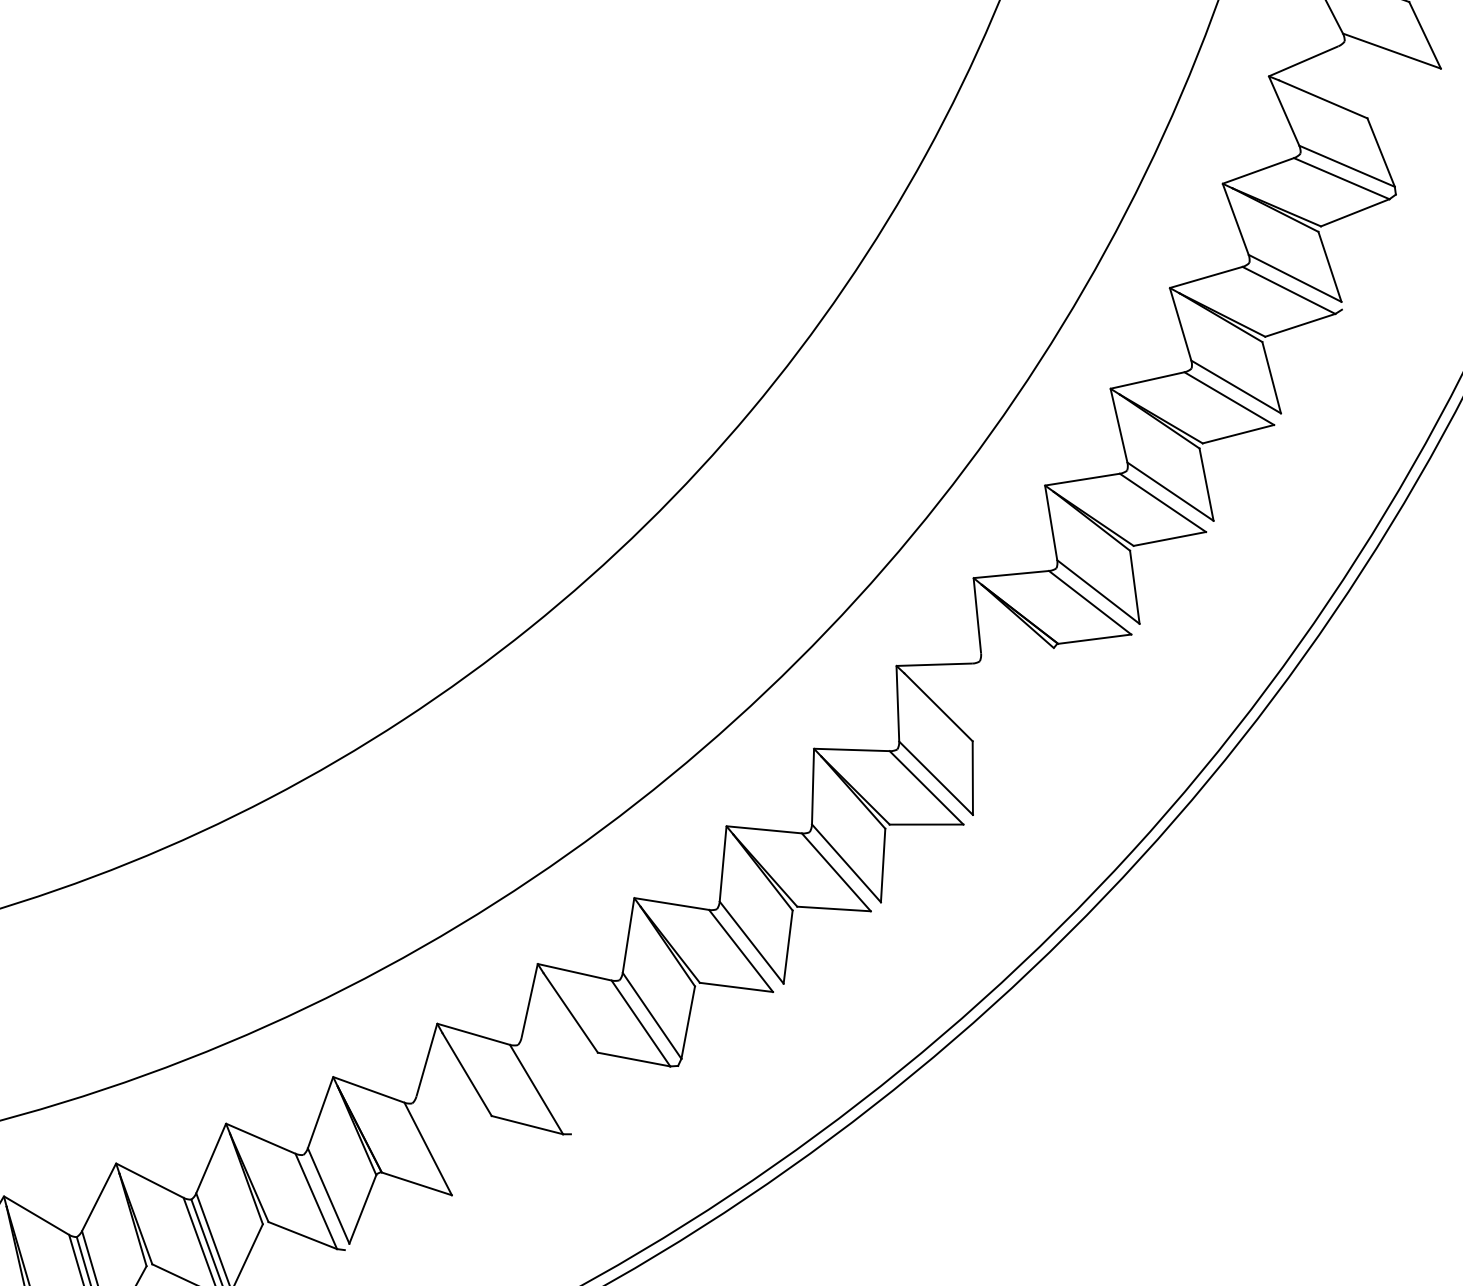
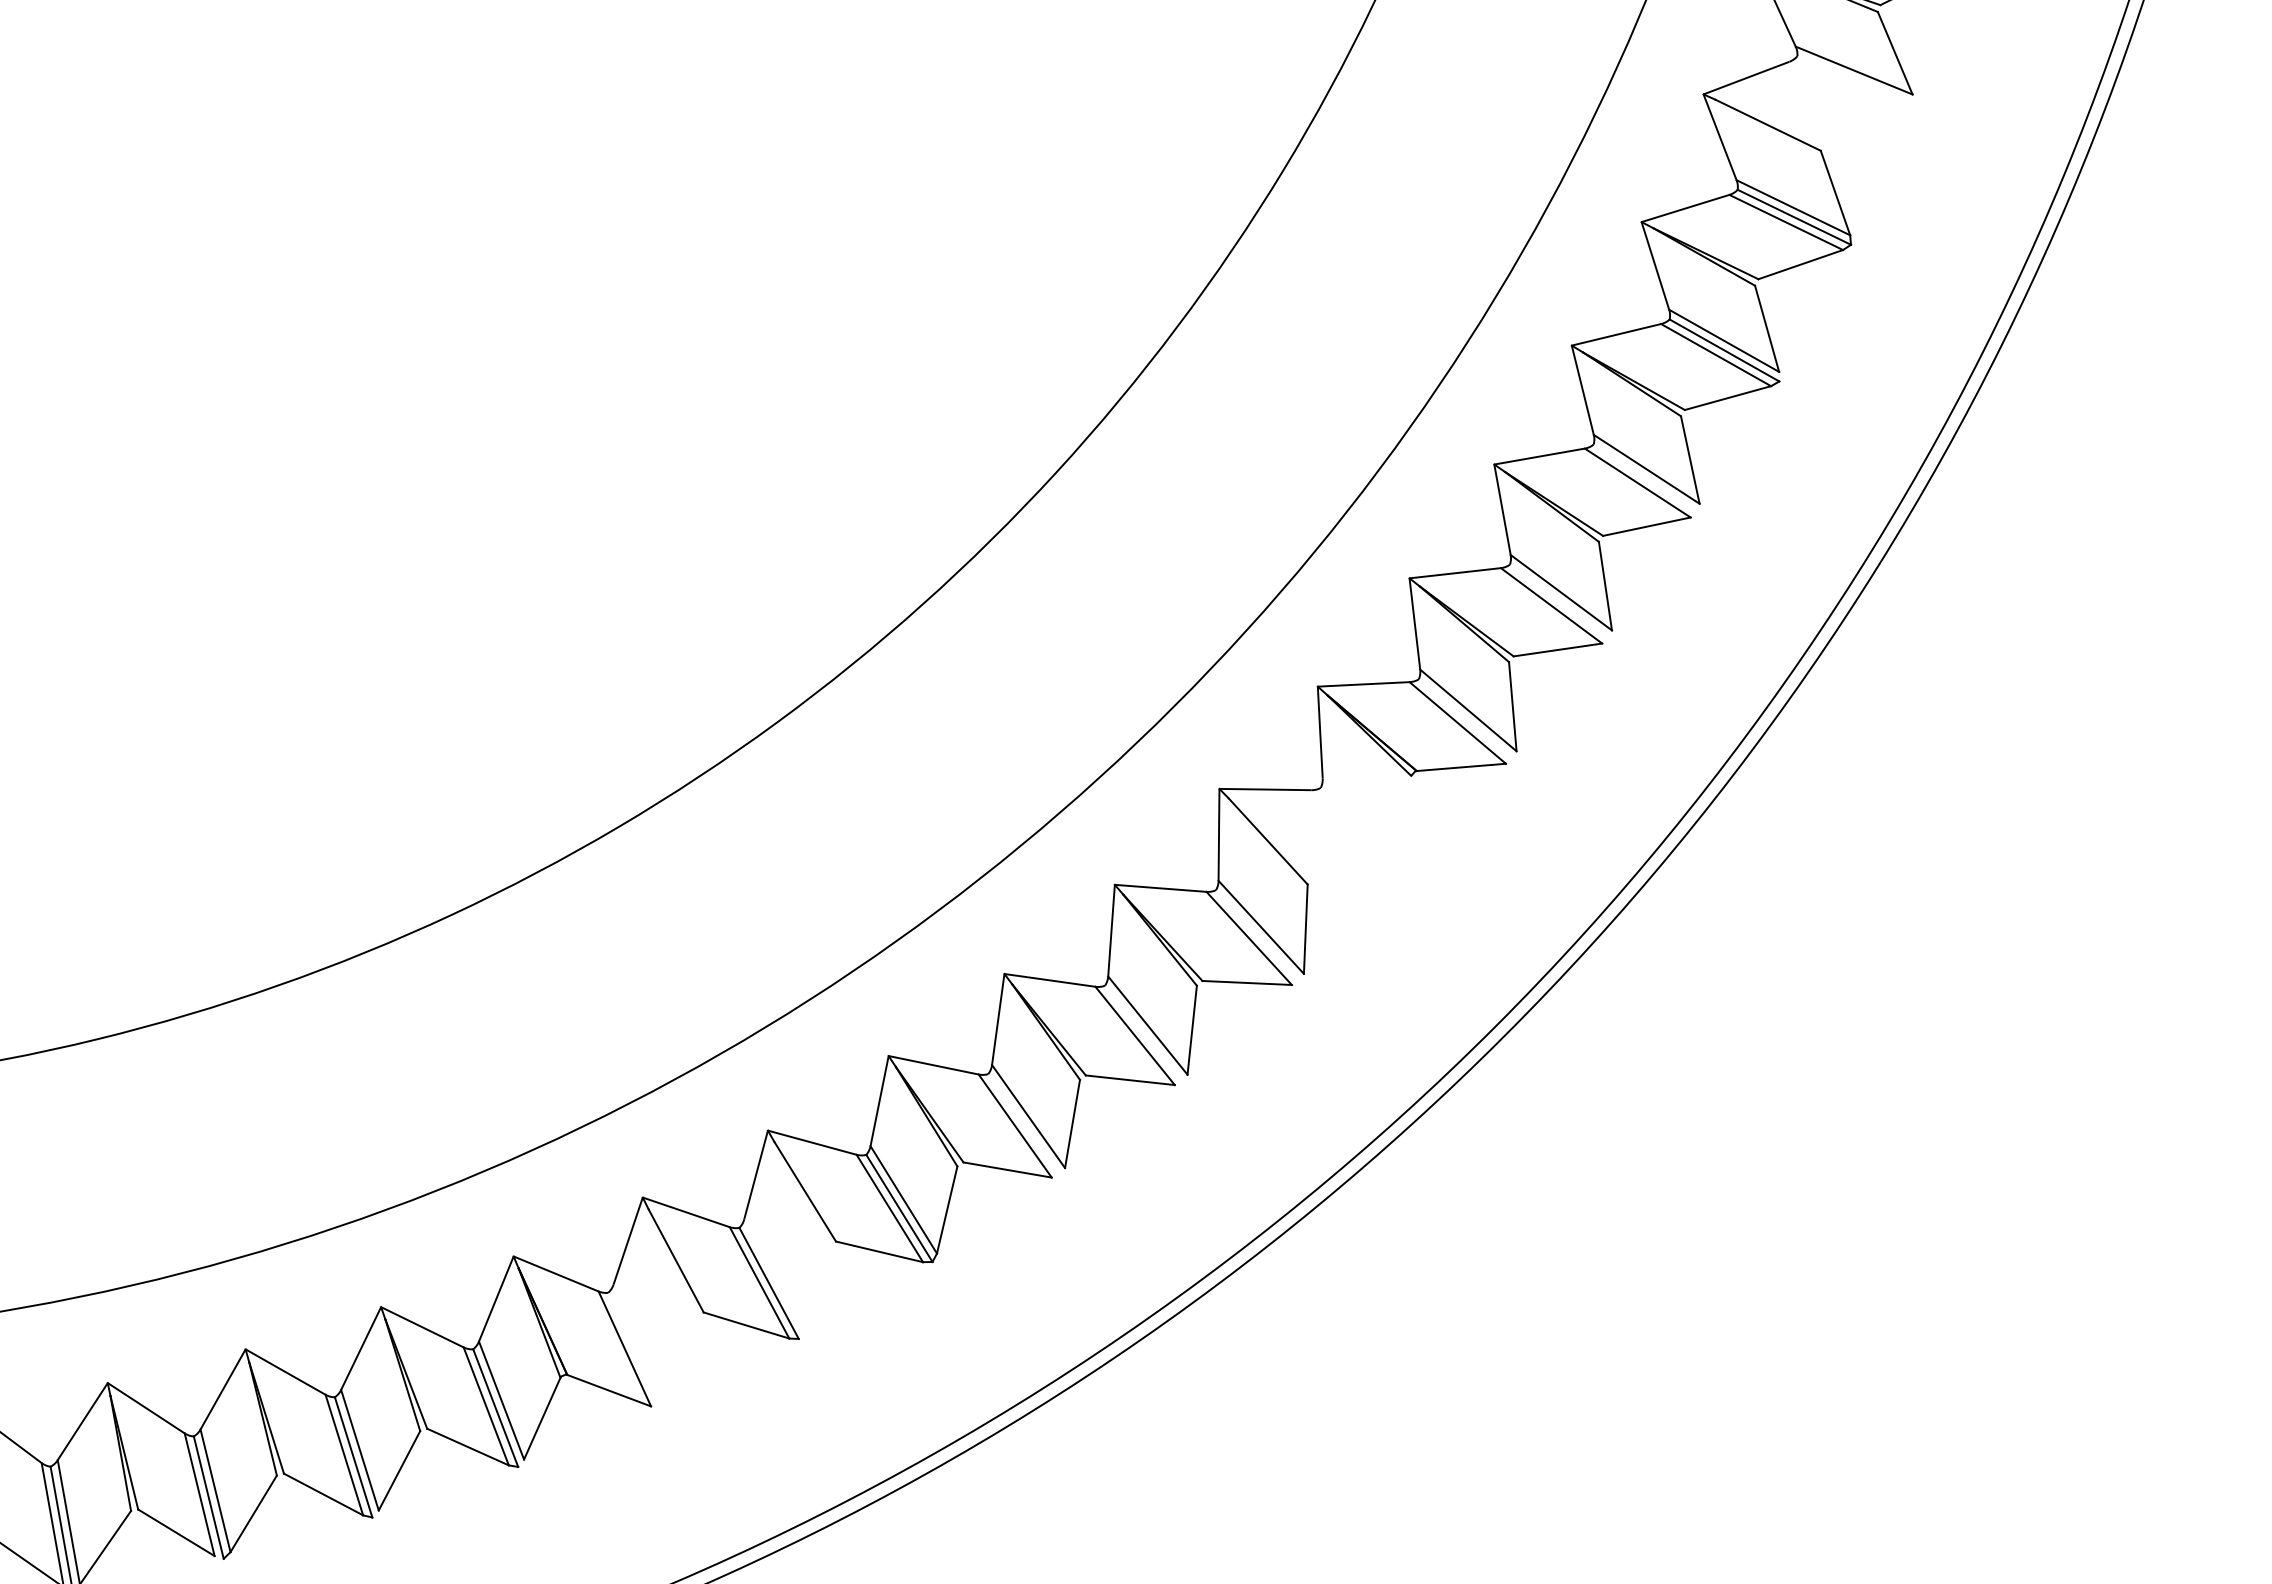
line: (1348, 173) -> (1794, 216), added
line: (1295, 286) -> (1724, 350), added
line: (648, 1023) -> (899, 1208), added
line: (543, 1088) -> (768, 1282), added
line: (323, 1202) -> (495, 1408), added

